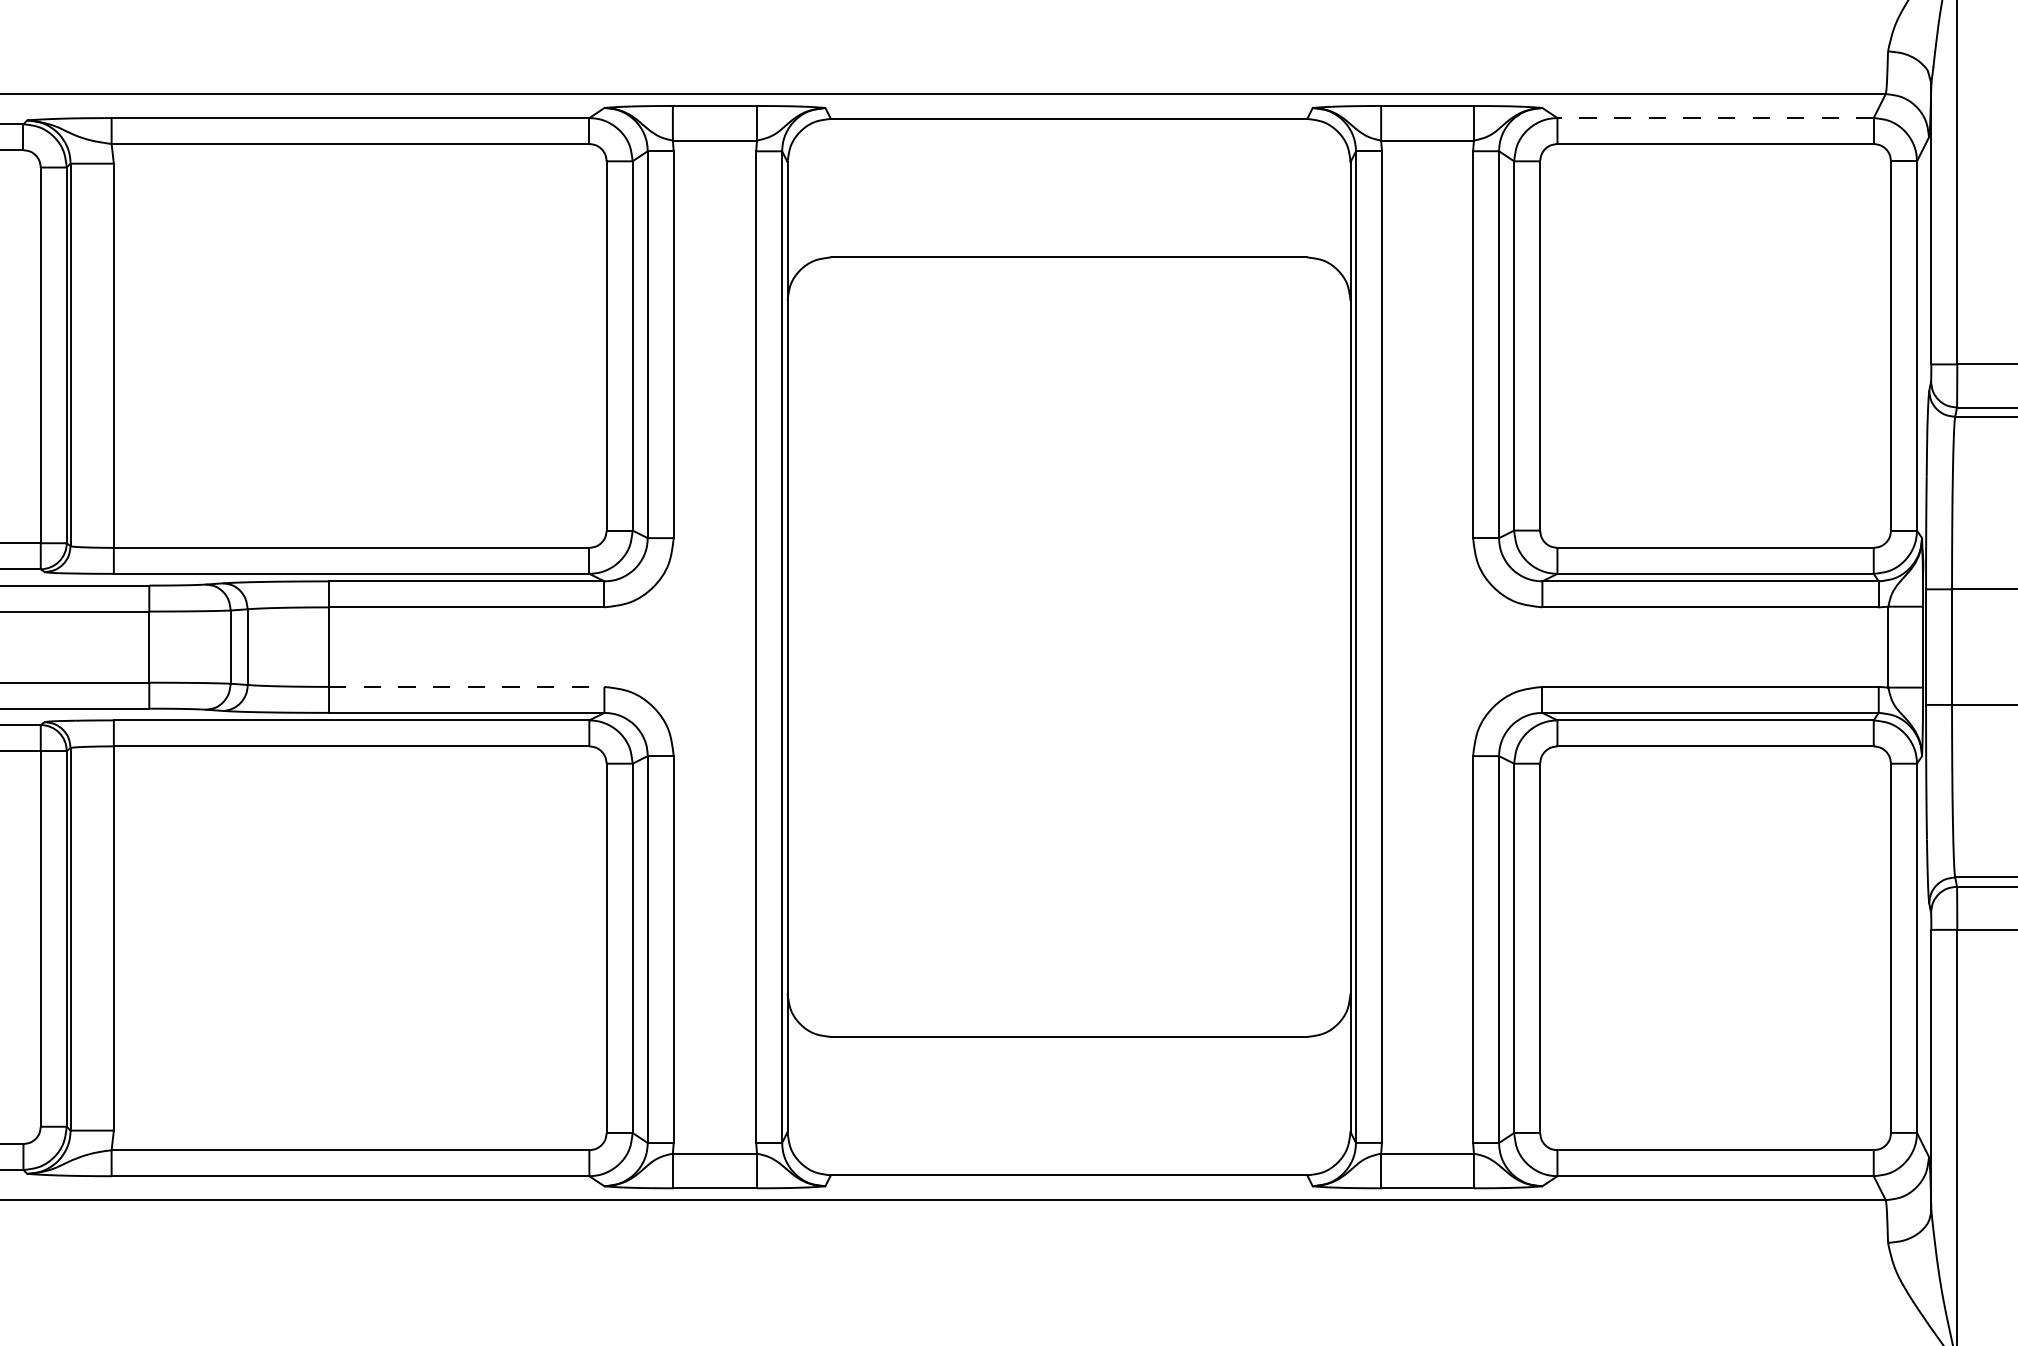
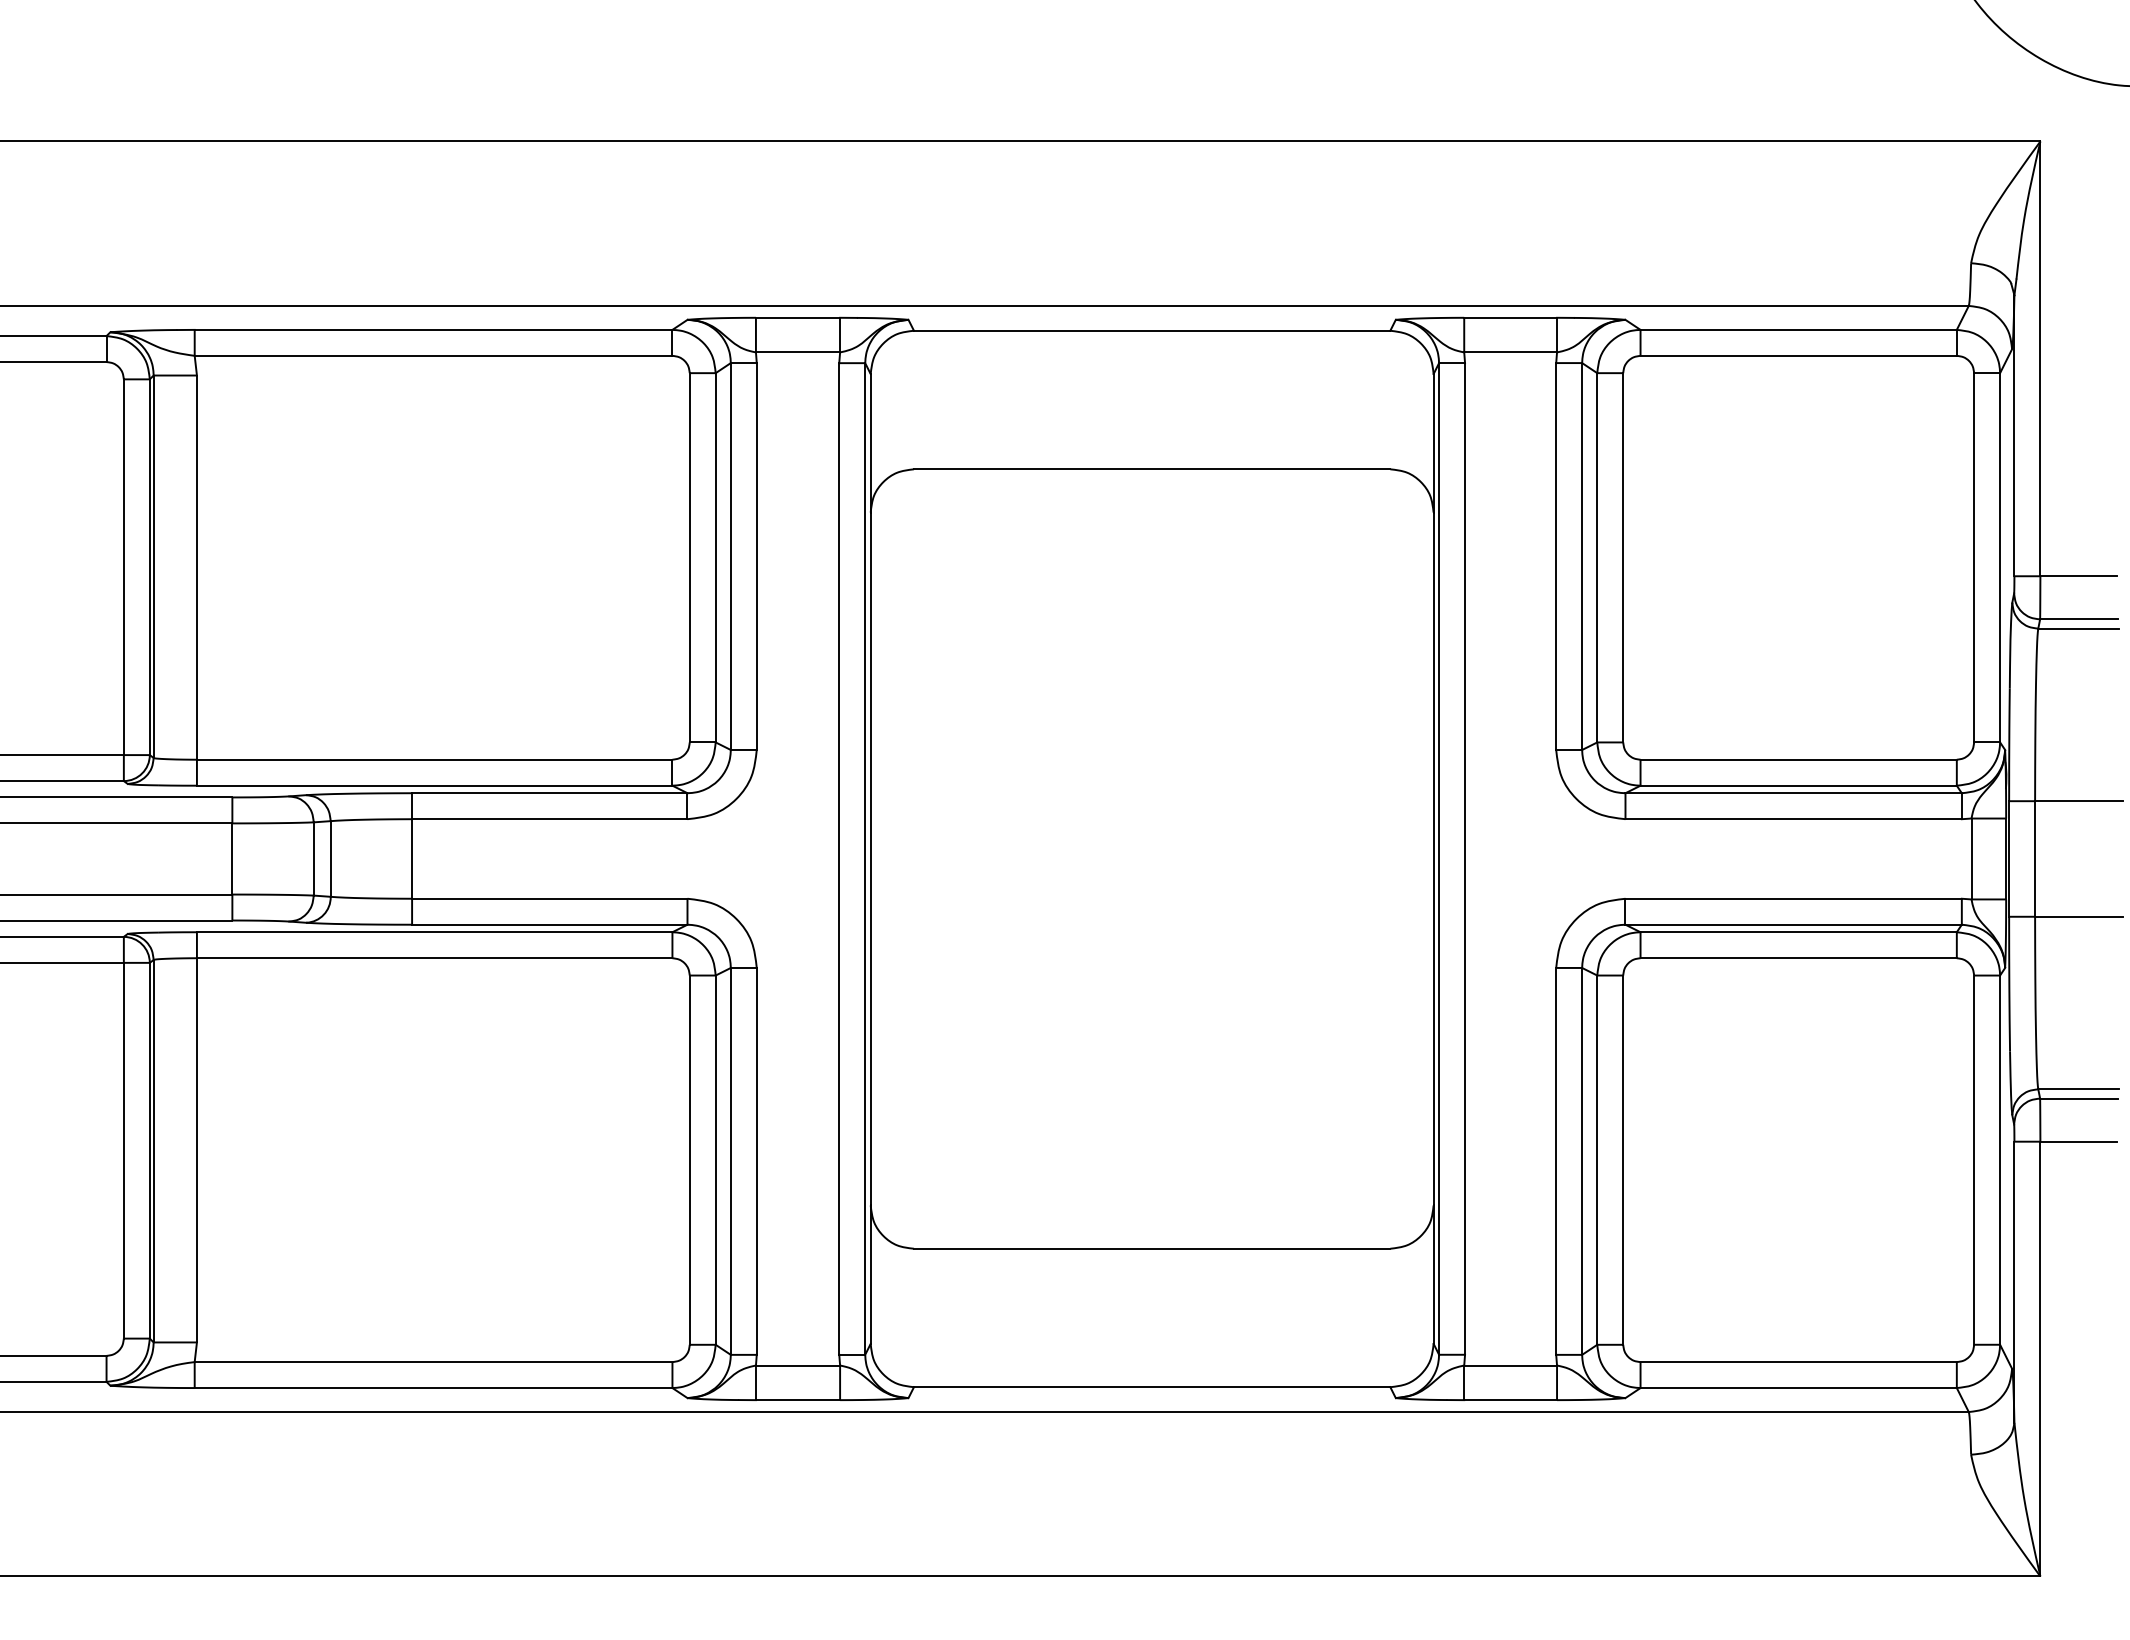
line: (1715, 117) -> (1798, 329), dashed -> solid
line: (466, 686) -> (549, 898), dashed -> solid

